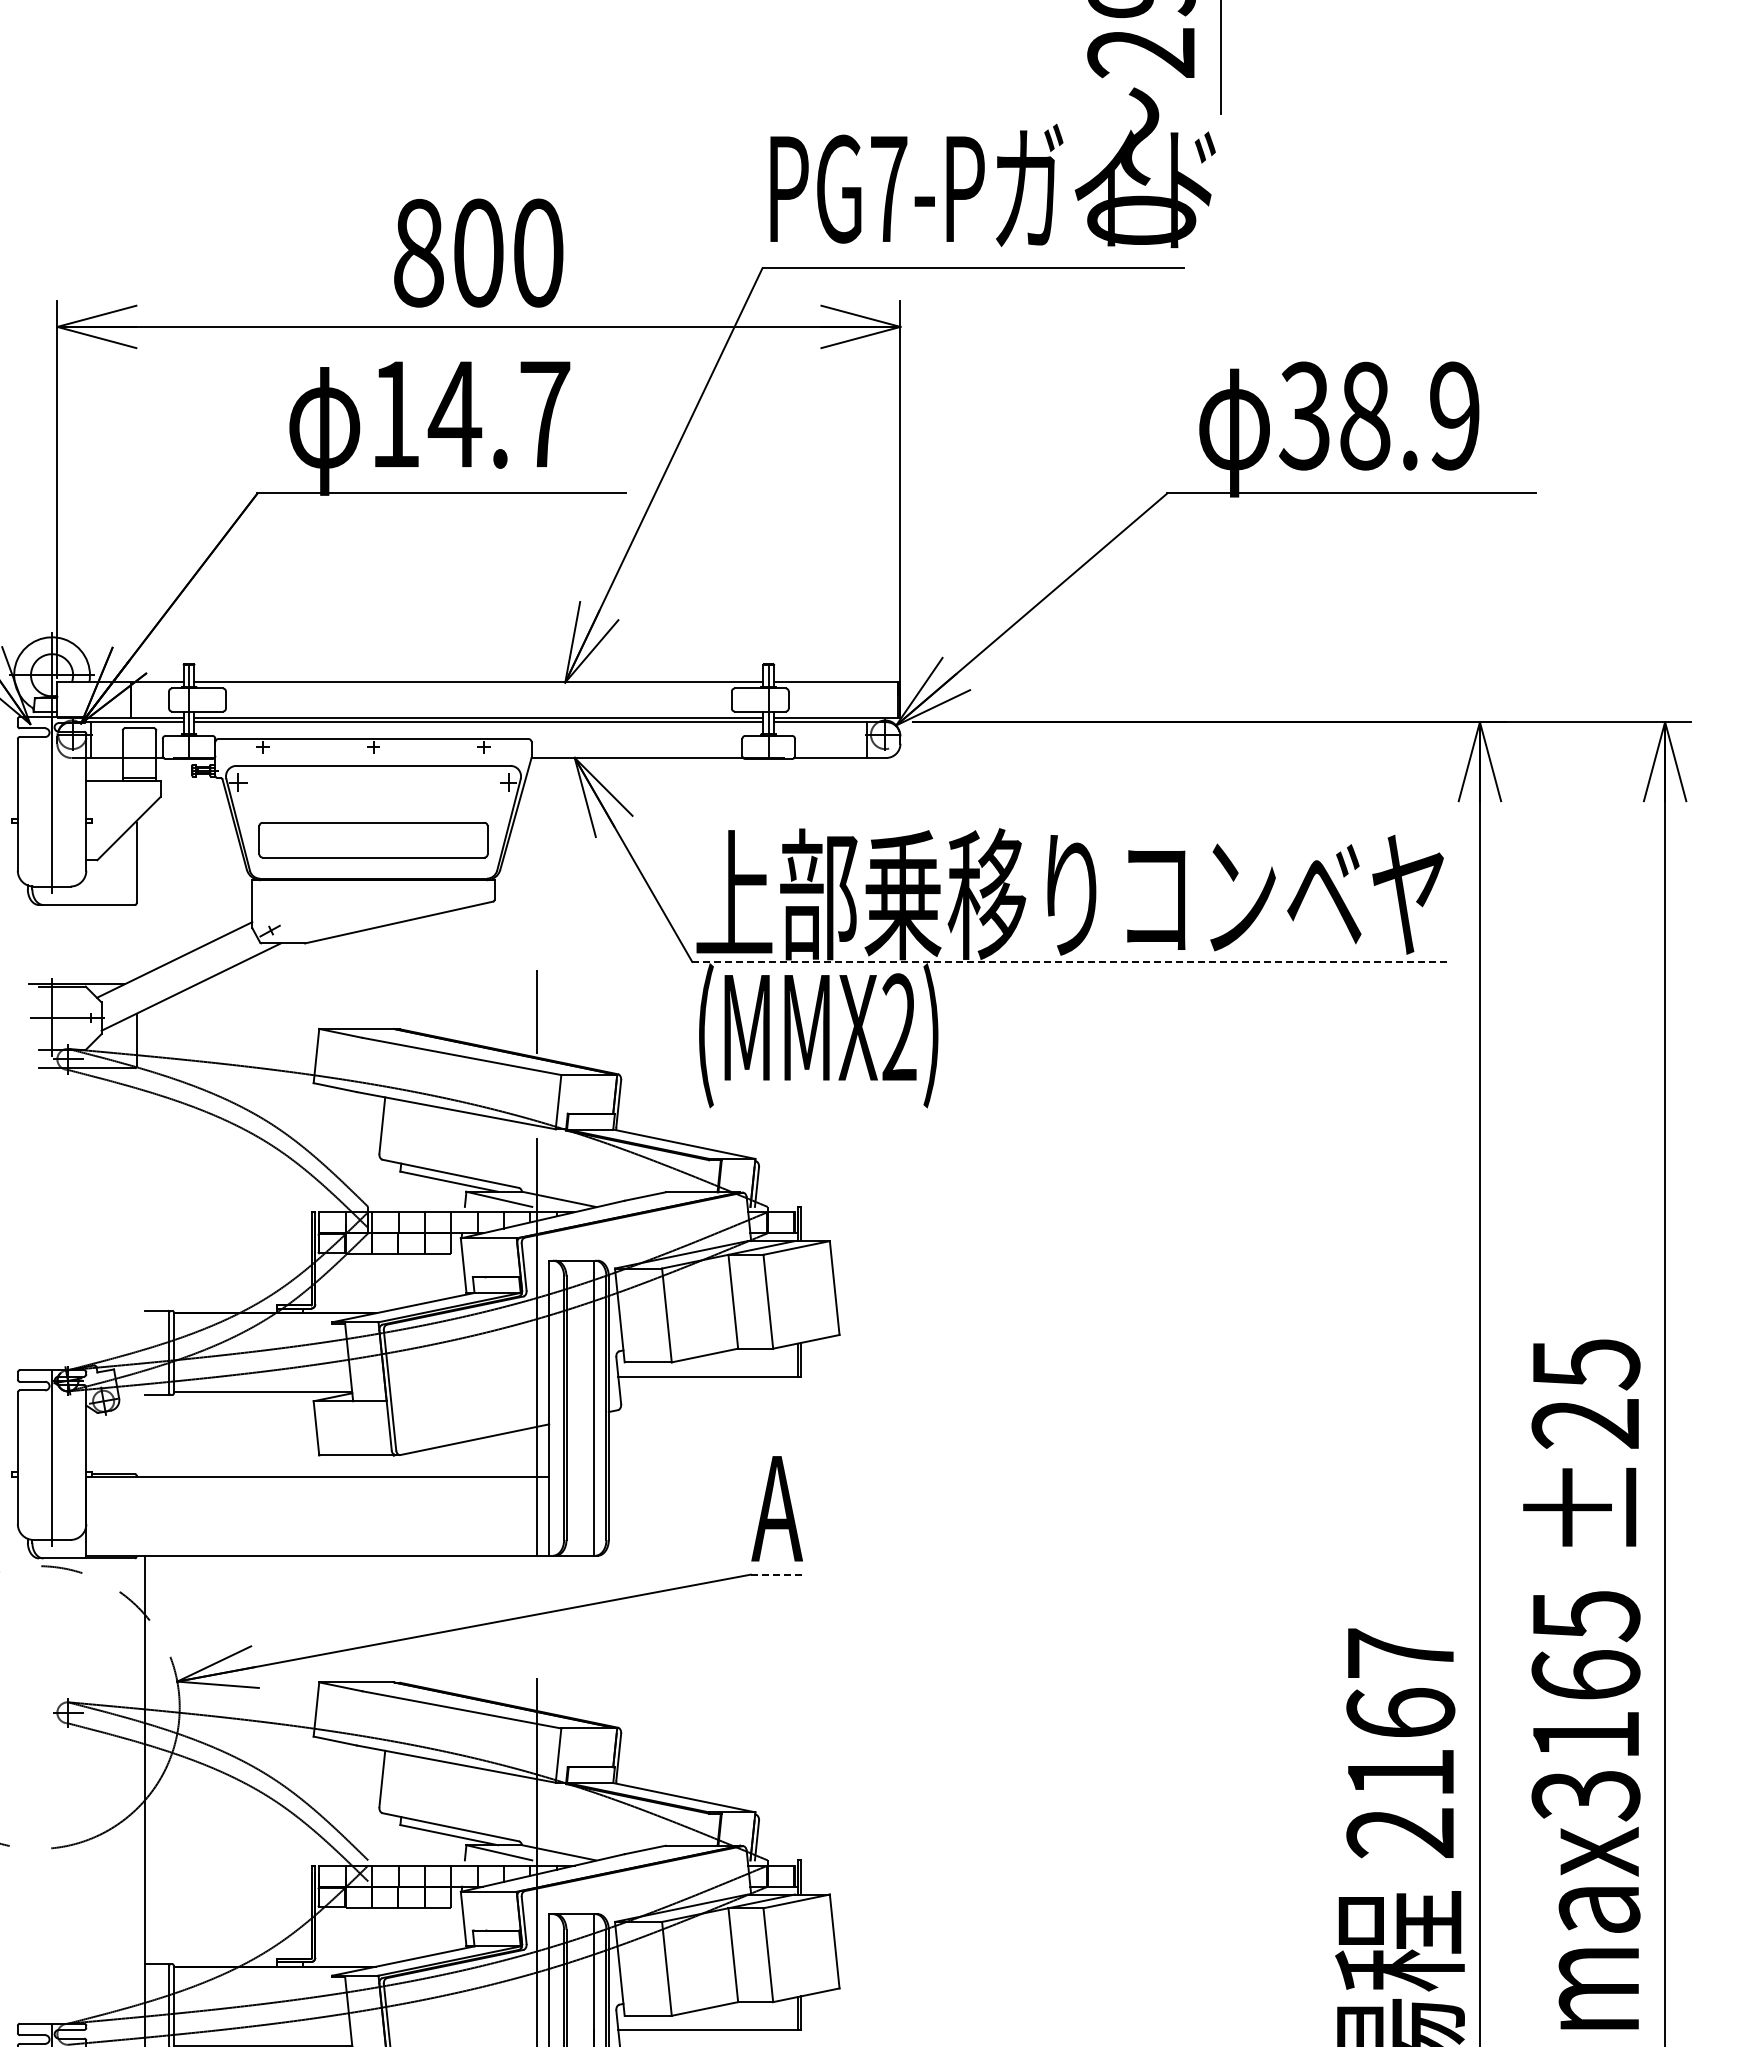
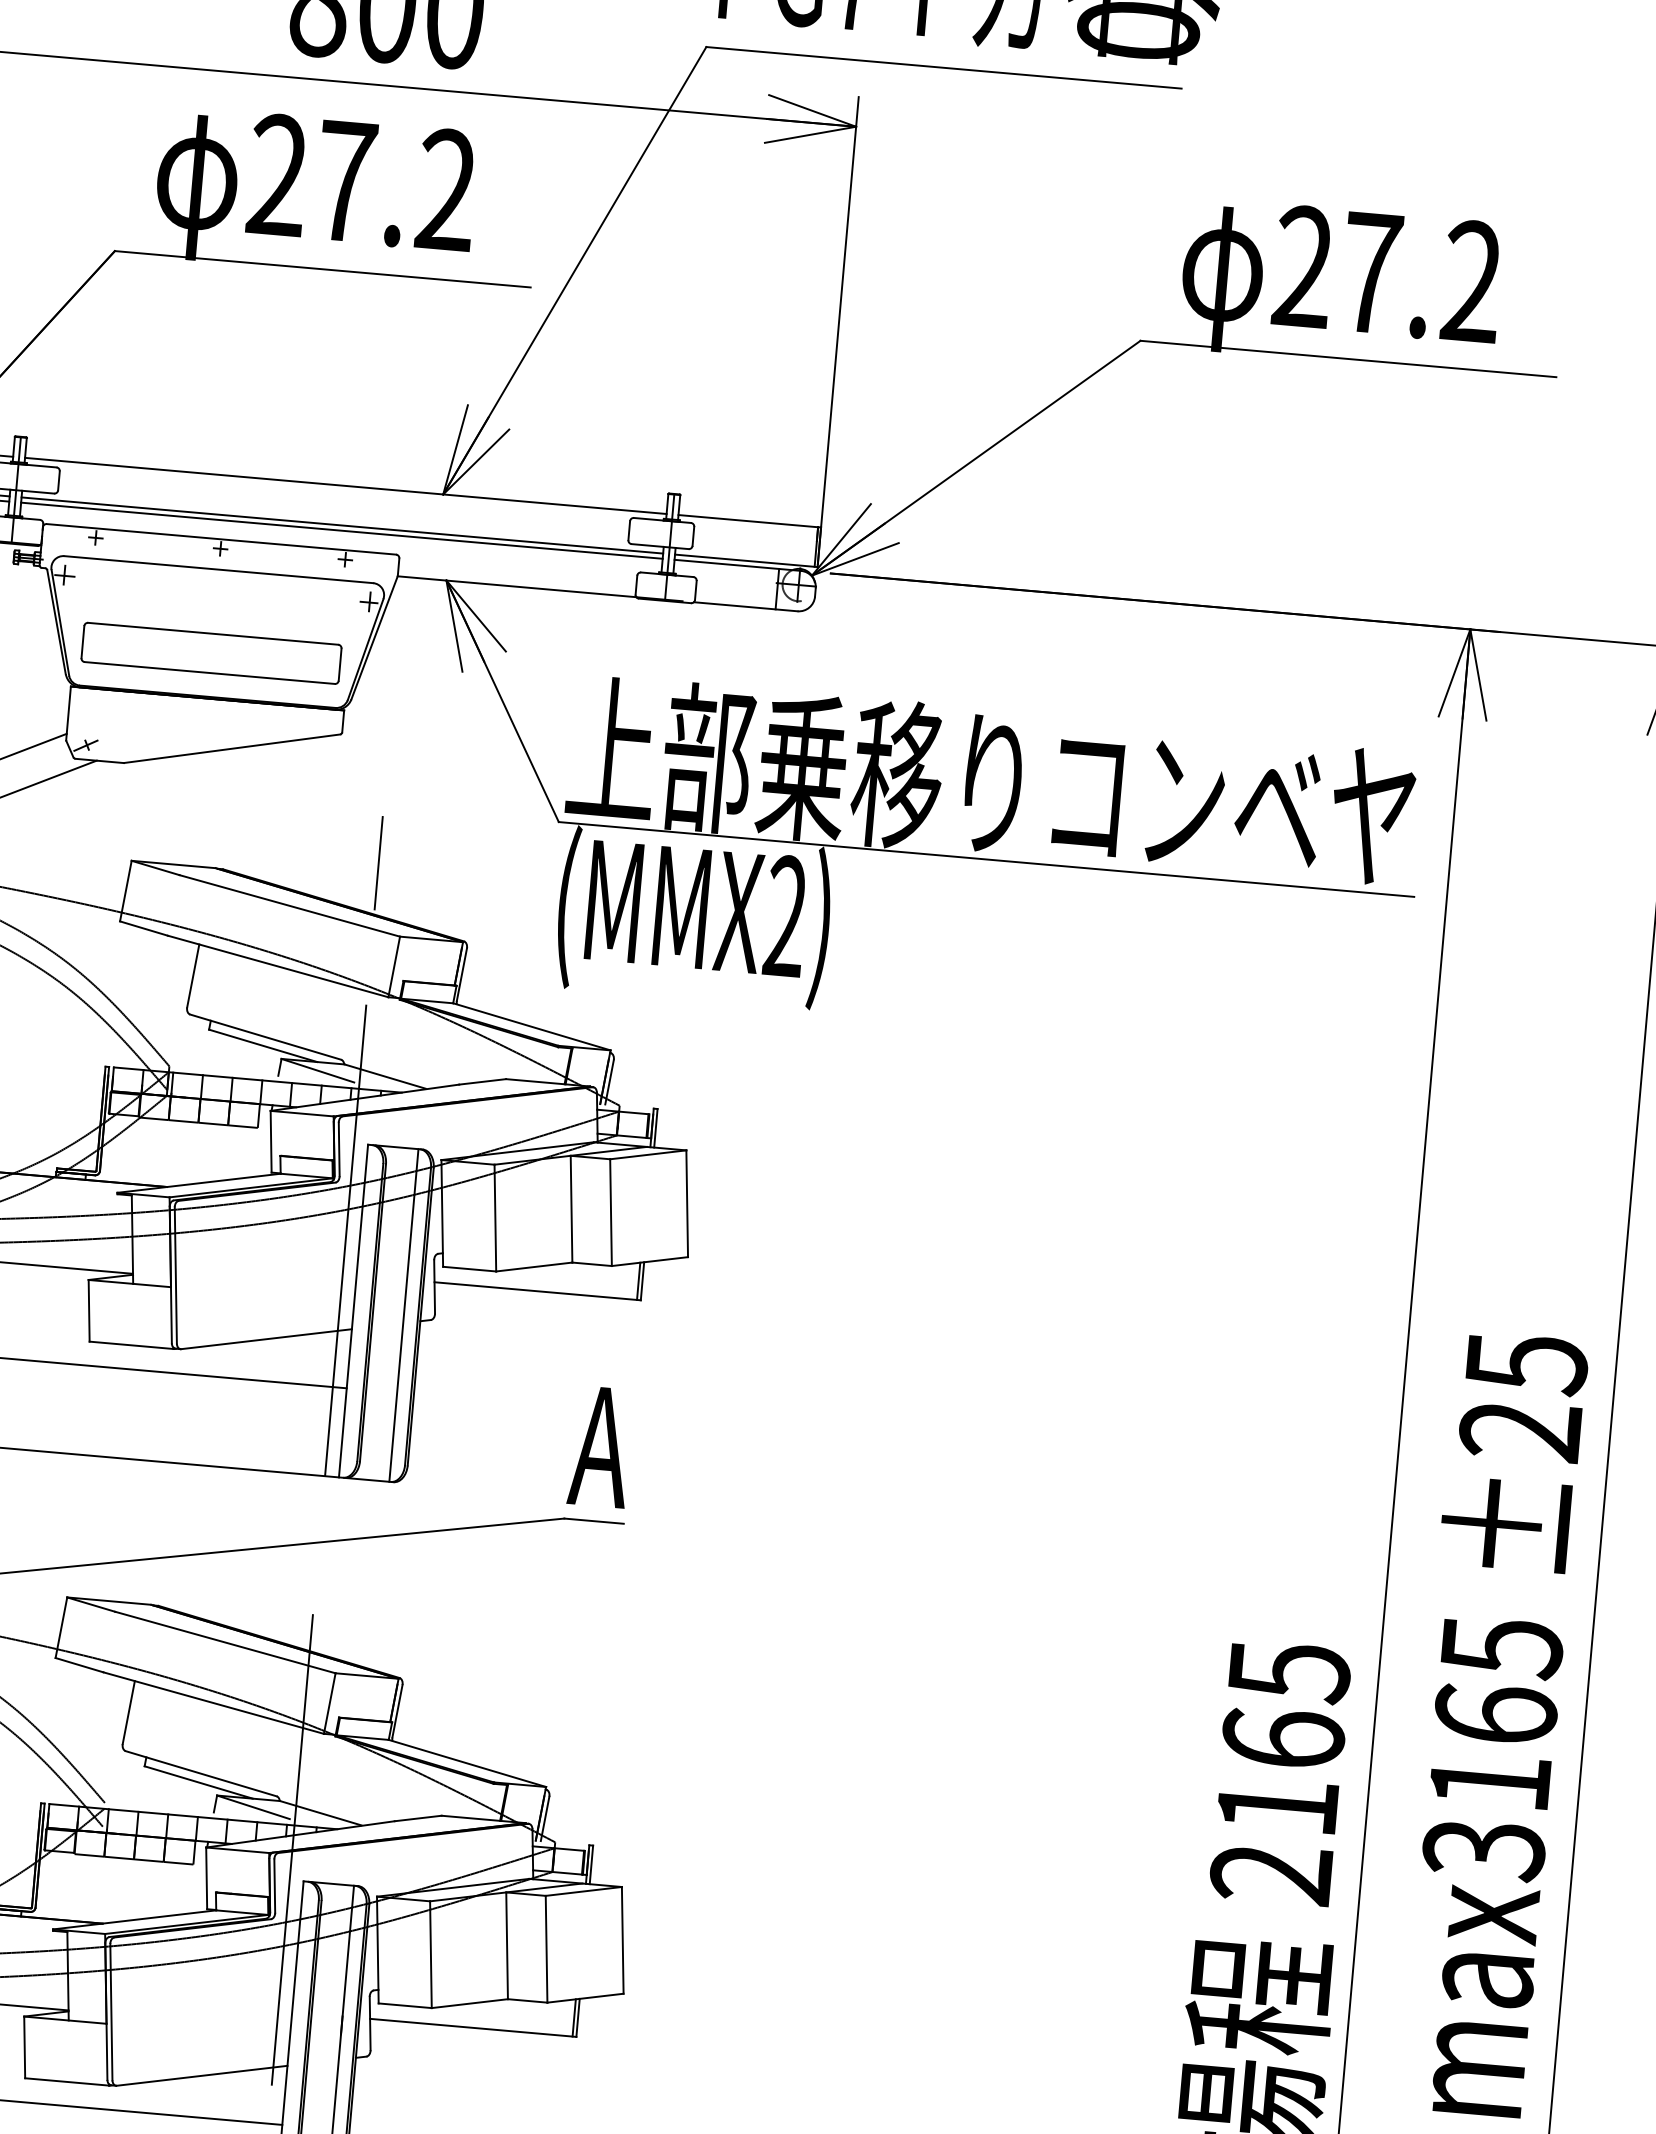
text: (470, 413) -> (362, 181), 14.7 -> 27.2
text: (1379, 415) -> (1387, 273), 38.9 -> 27.2
line: (1072, 961) -> (987, 859), dashed -> solid
line: (777, 1574) -> (594, 1521), dashed -> solid
text: (1401, 1654) -> (1289, 1672), 2167 -> 2165

